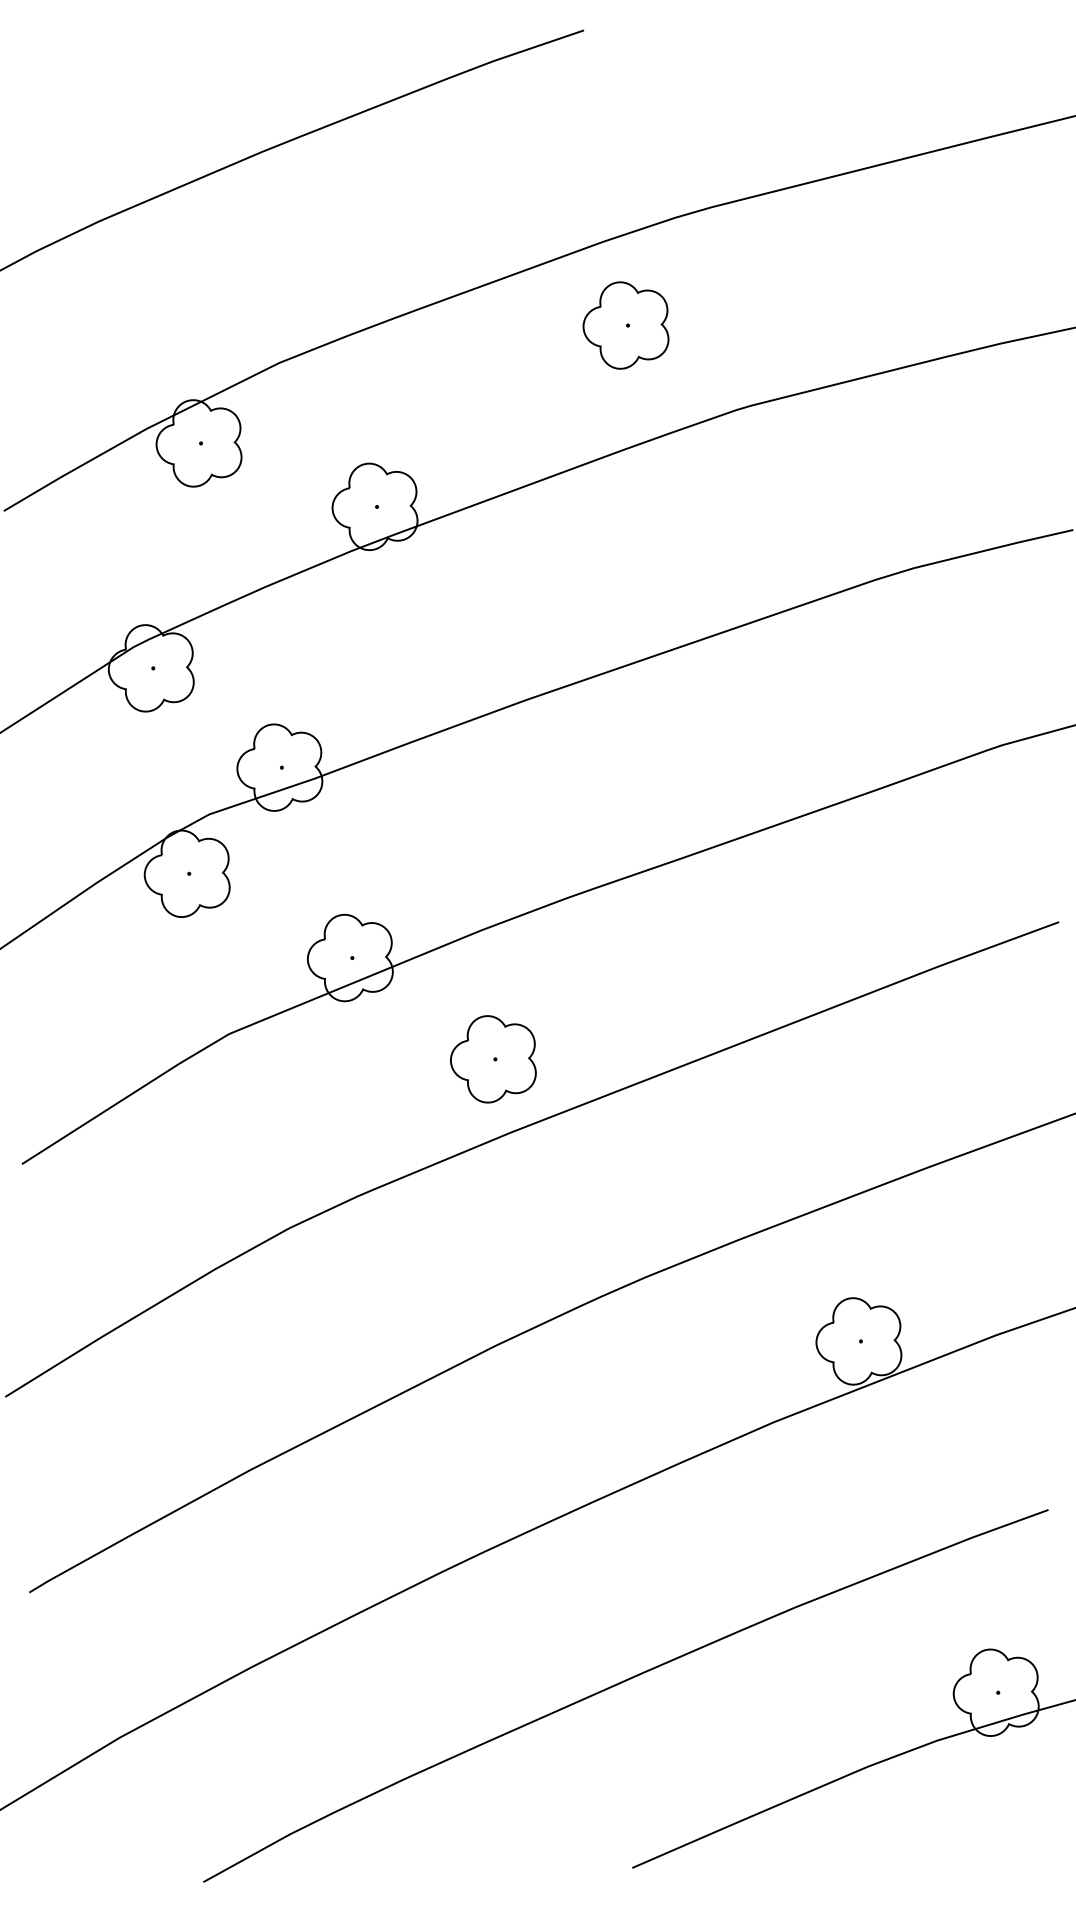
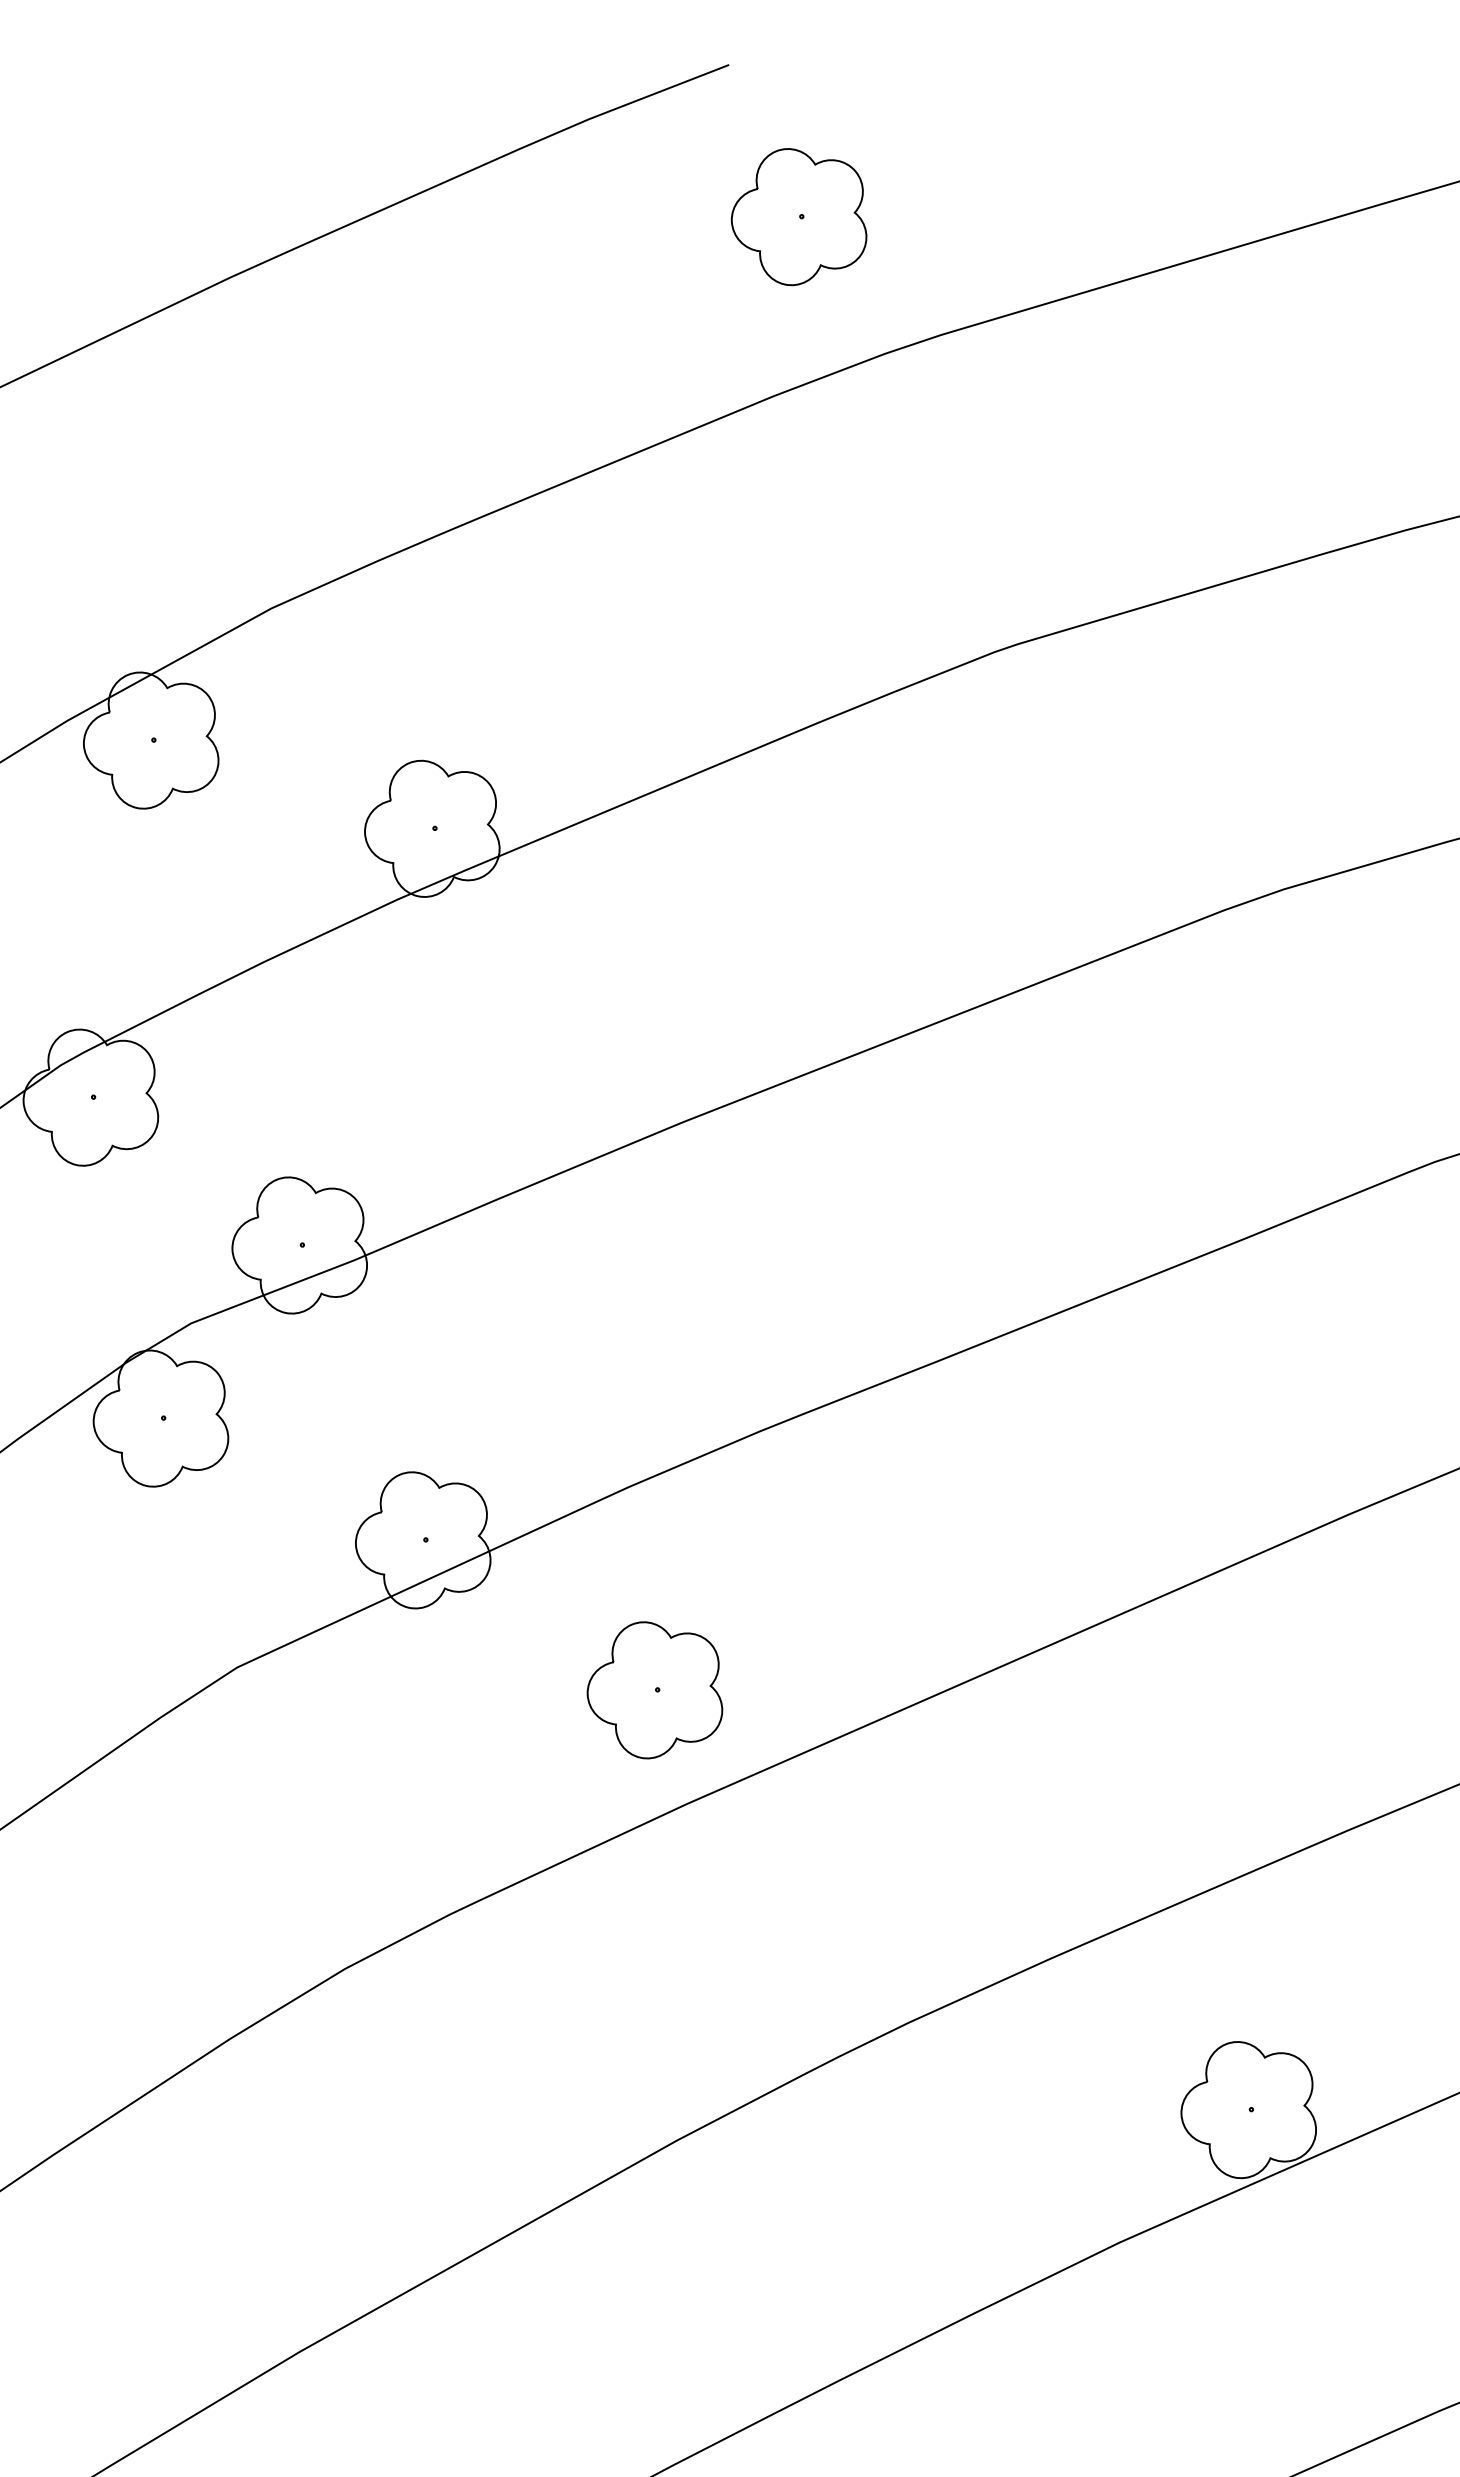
part: (625, 325) -> (797, 216), moved

